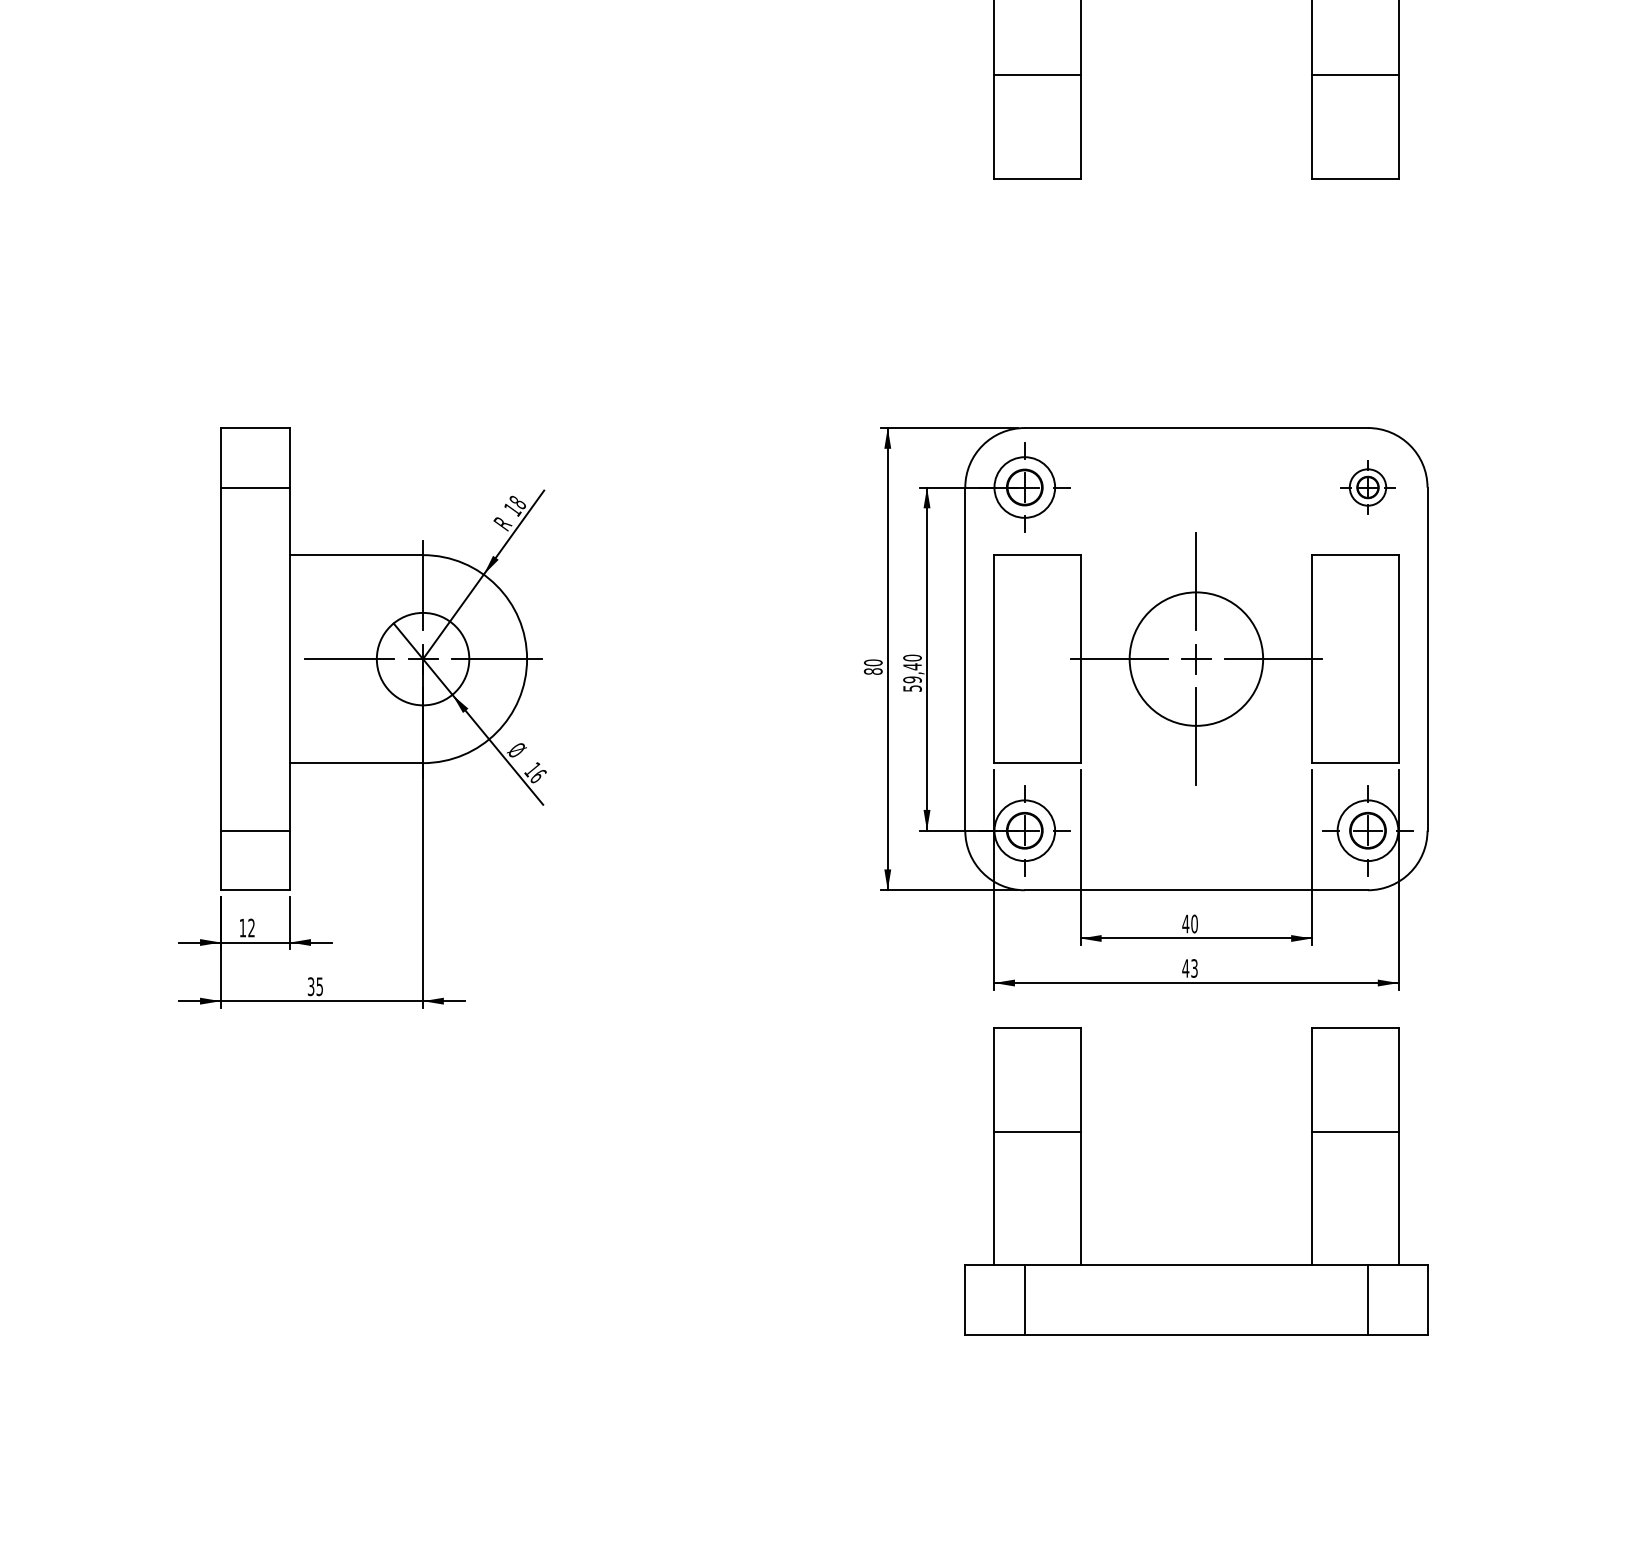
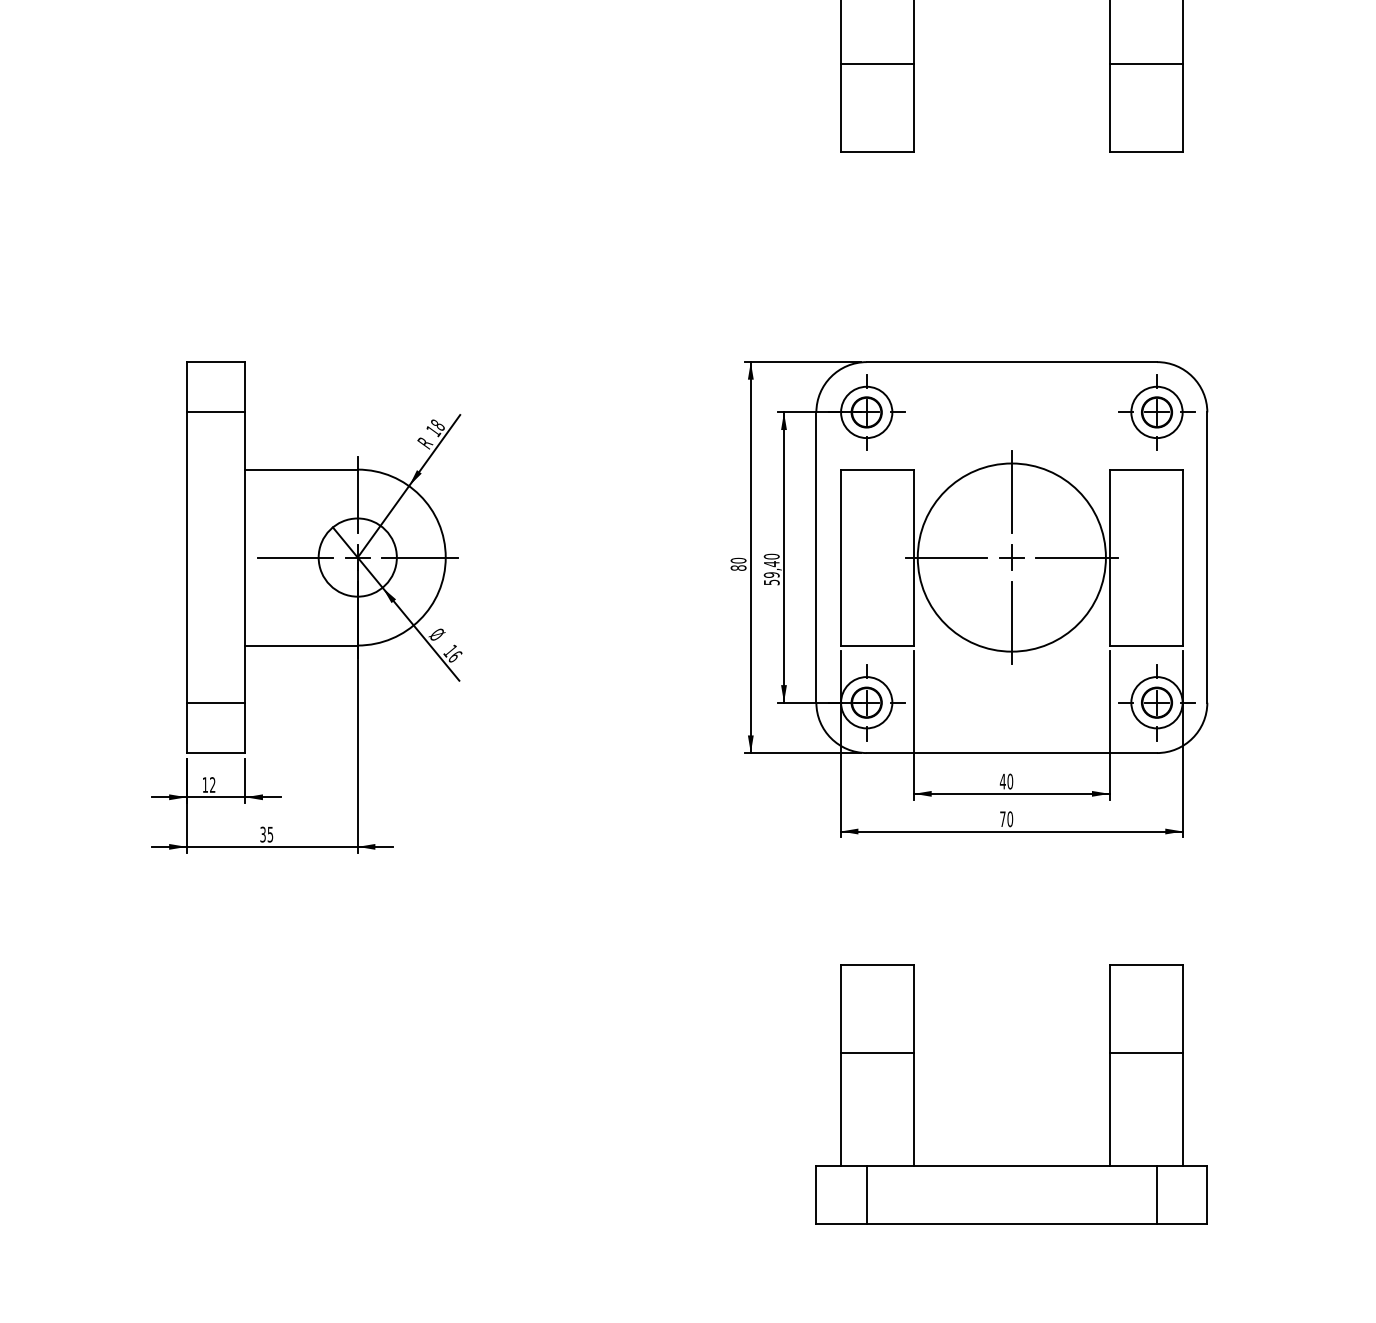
part: (1367, 487) -> (1156, 412), size x1.67
circle: (1196, 658) -> (1011, 557), size x1.67
text: (1189, 968) -> (1006, 819), 43 -> 70
part: (1196, 1264) -> (1011, 1165), moved

